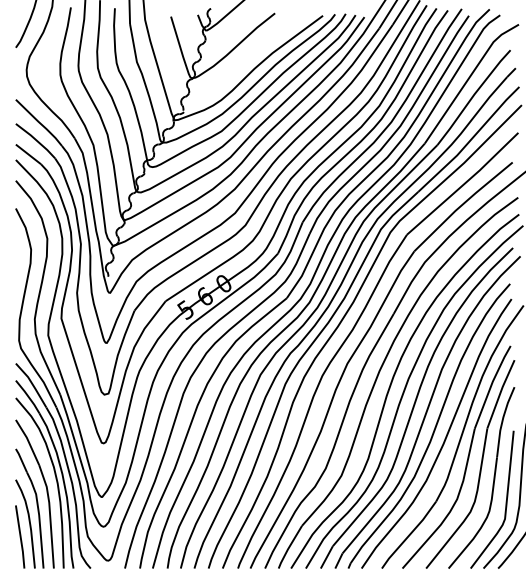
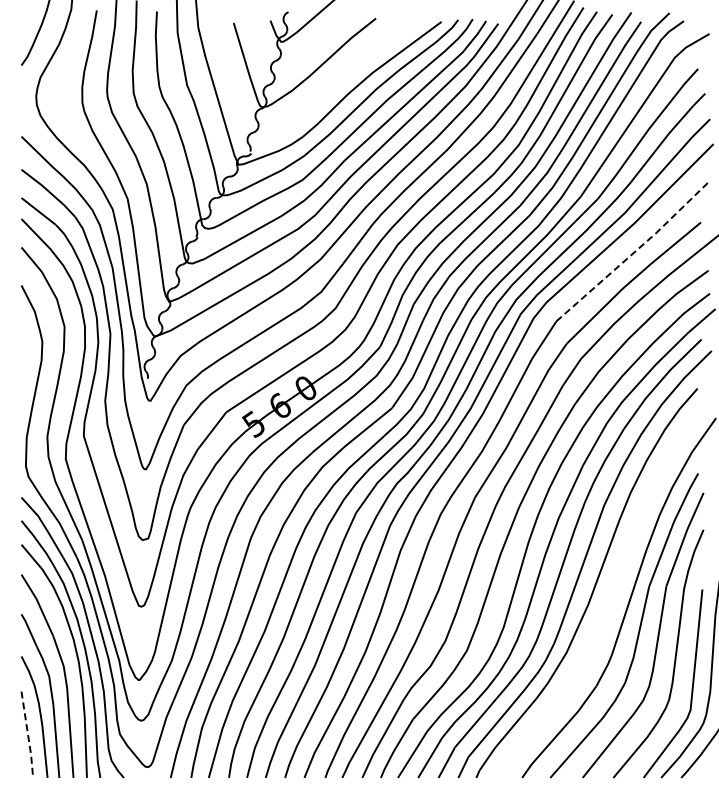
line: (464, 184) -> (634, 252), solid -> dashed
curve: (445, 438) -> (608, 599), removed
line: (21, 537) -> (28, 735), solid -> dashed

